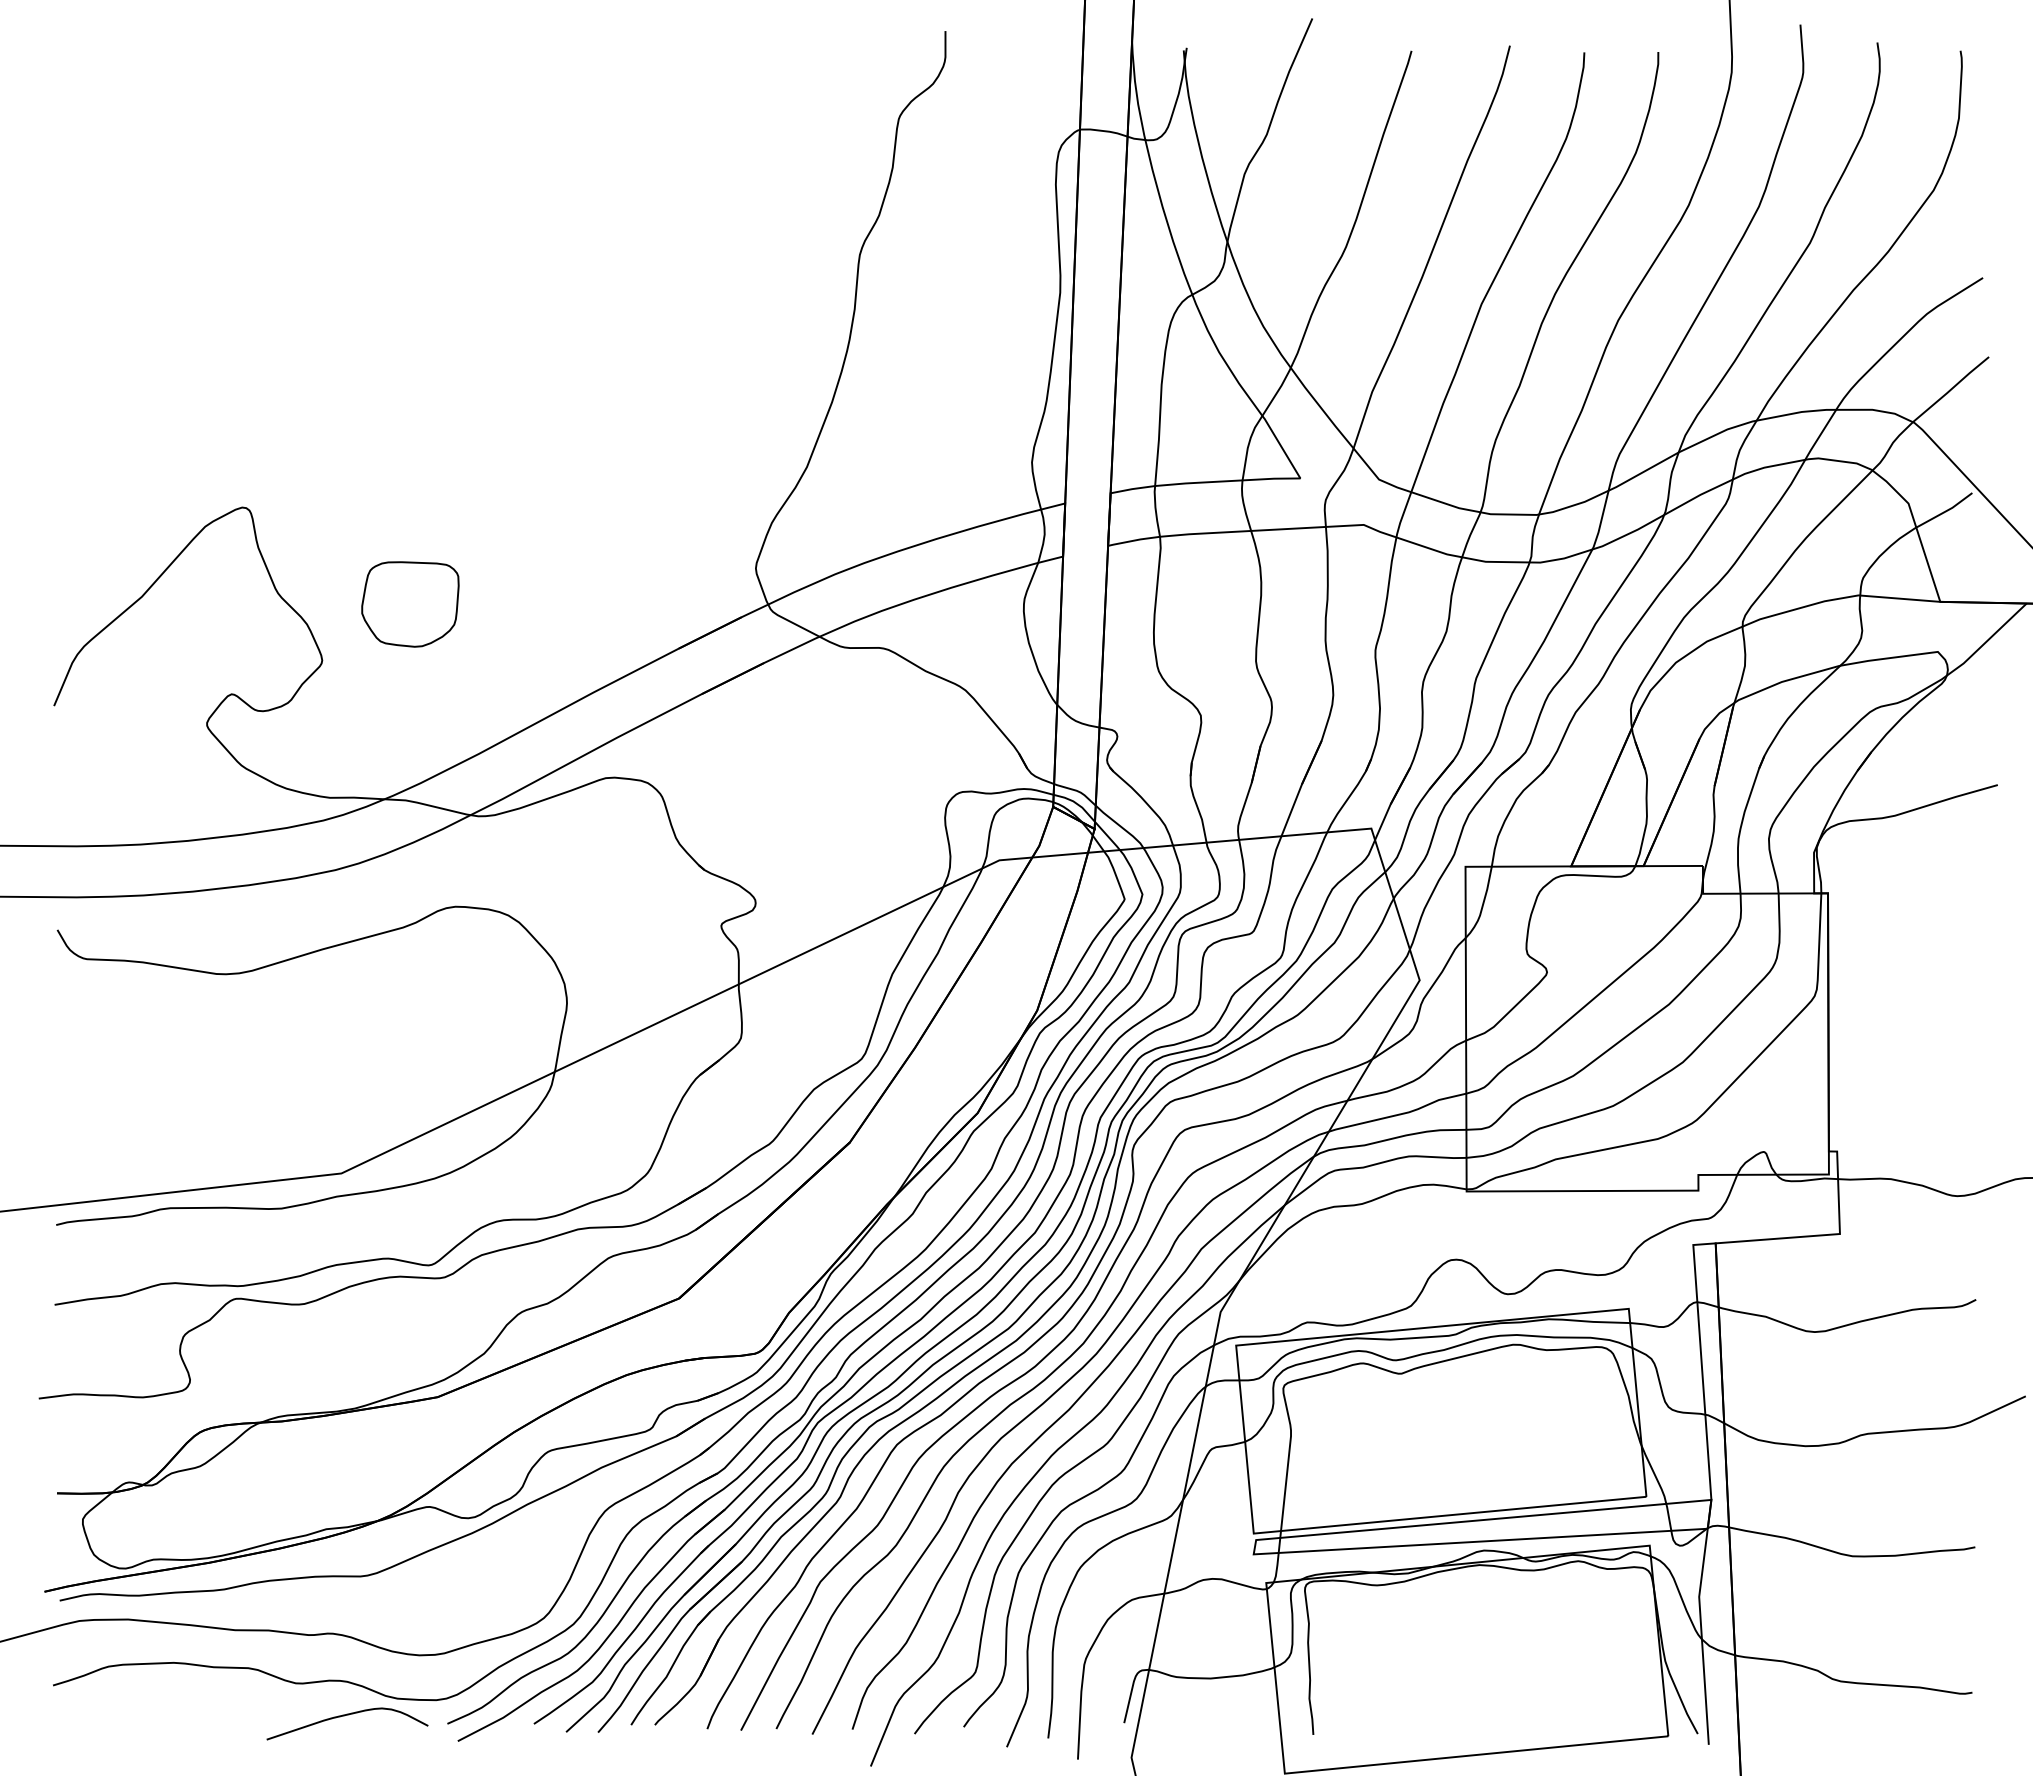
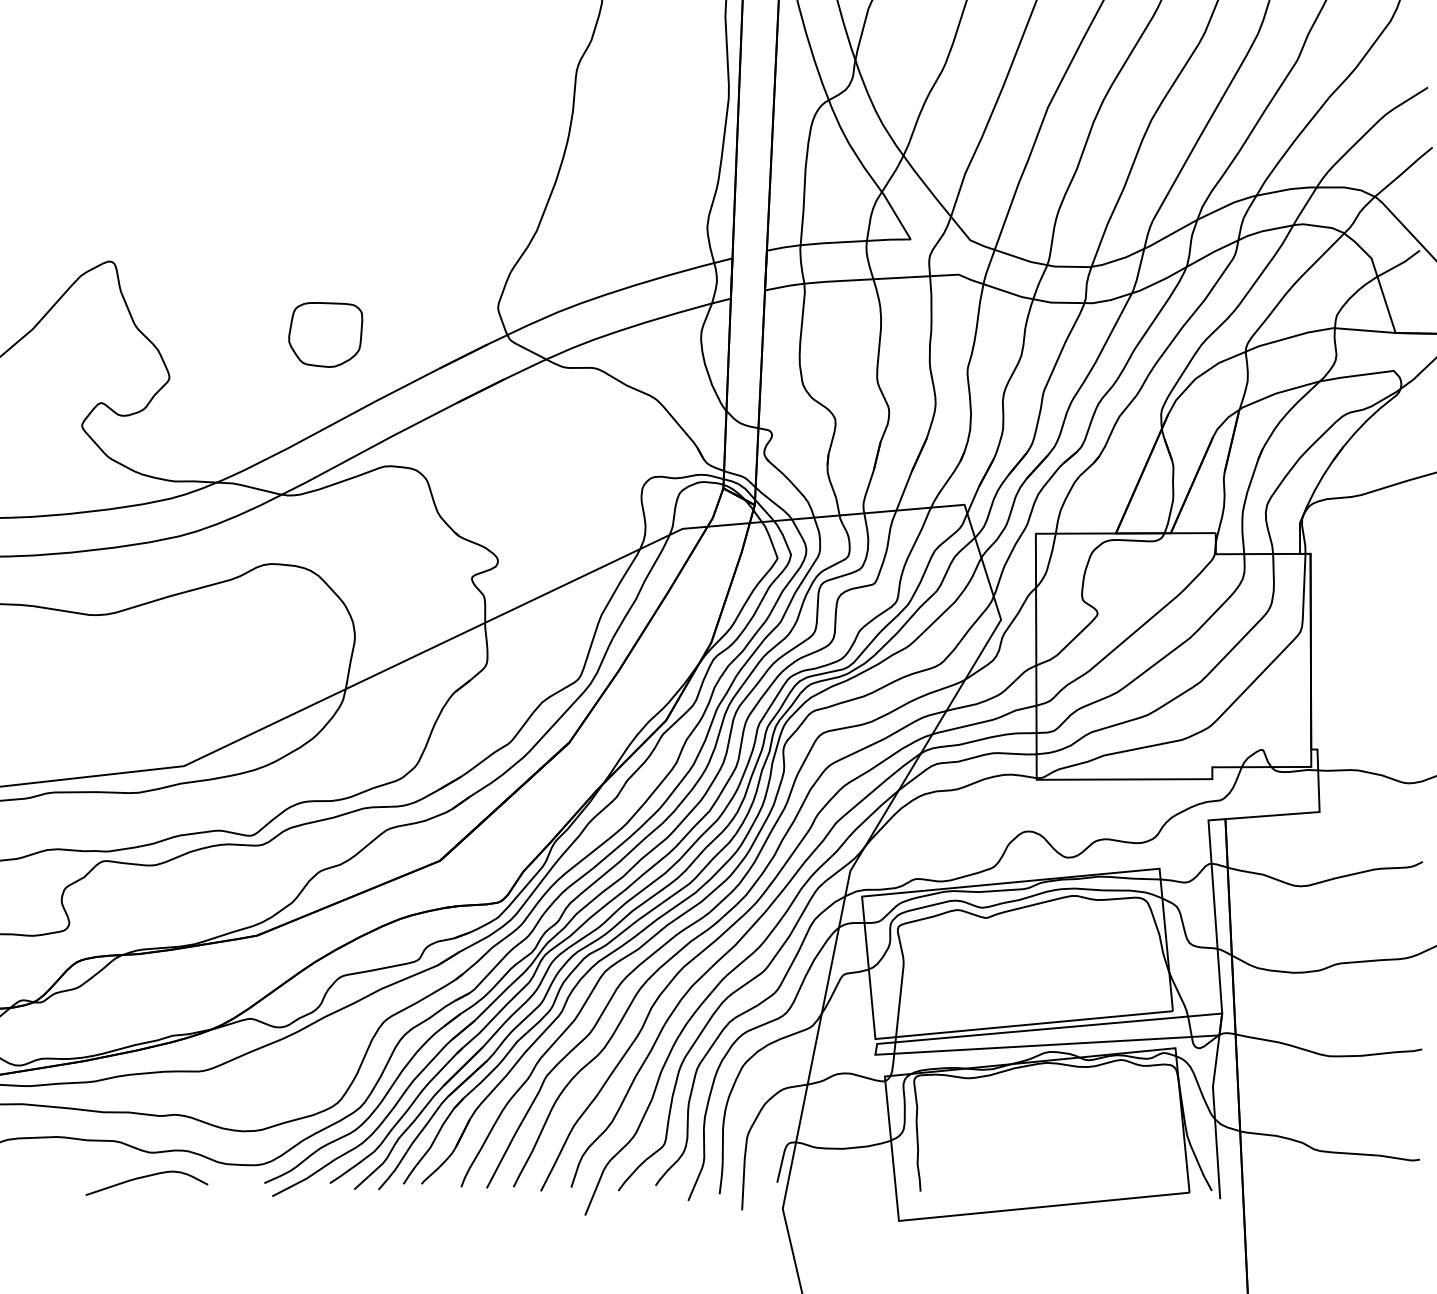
part: (410, 604) -> (325, 334), moved
curve: (344, 1716) -> (144, 1177), moved

